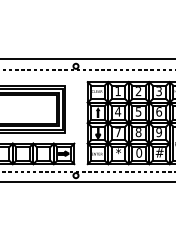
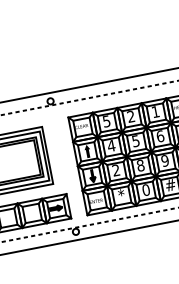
text: (117, 91) -> (105, 121), 1 -> 5
text: (158, 91) -> (154, 112), 3 -> 1
text: (117, 132) -> (115, 170), 7 -> 2

